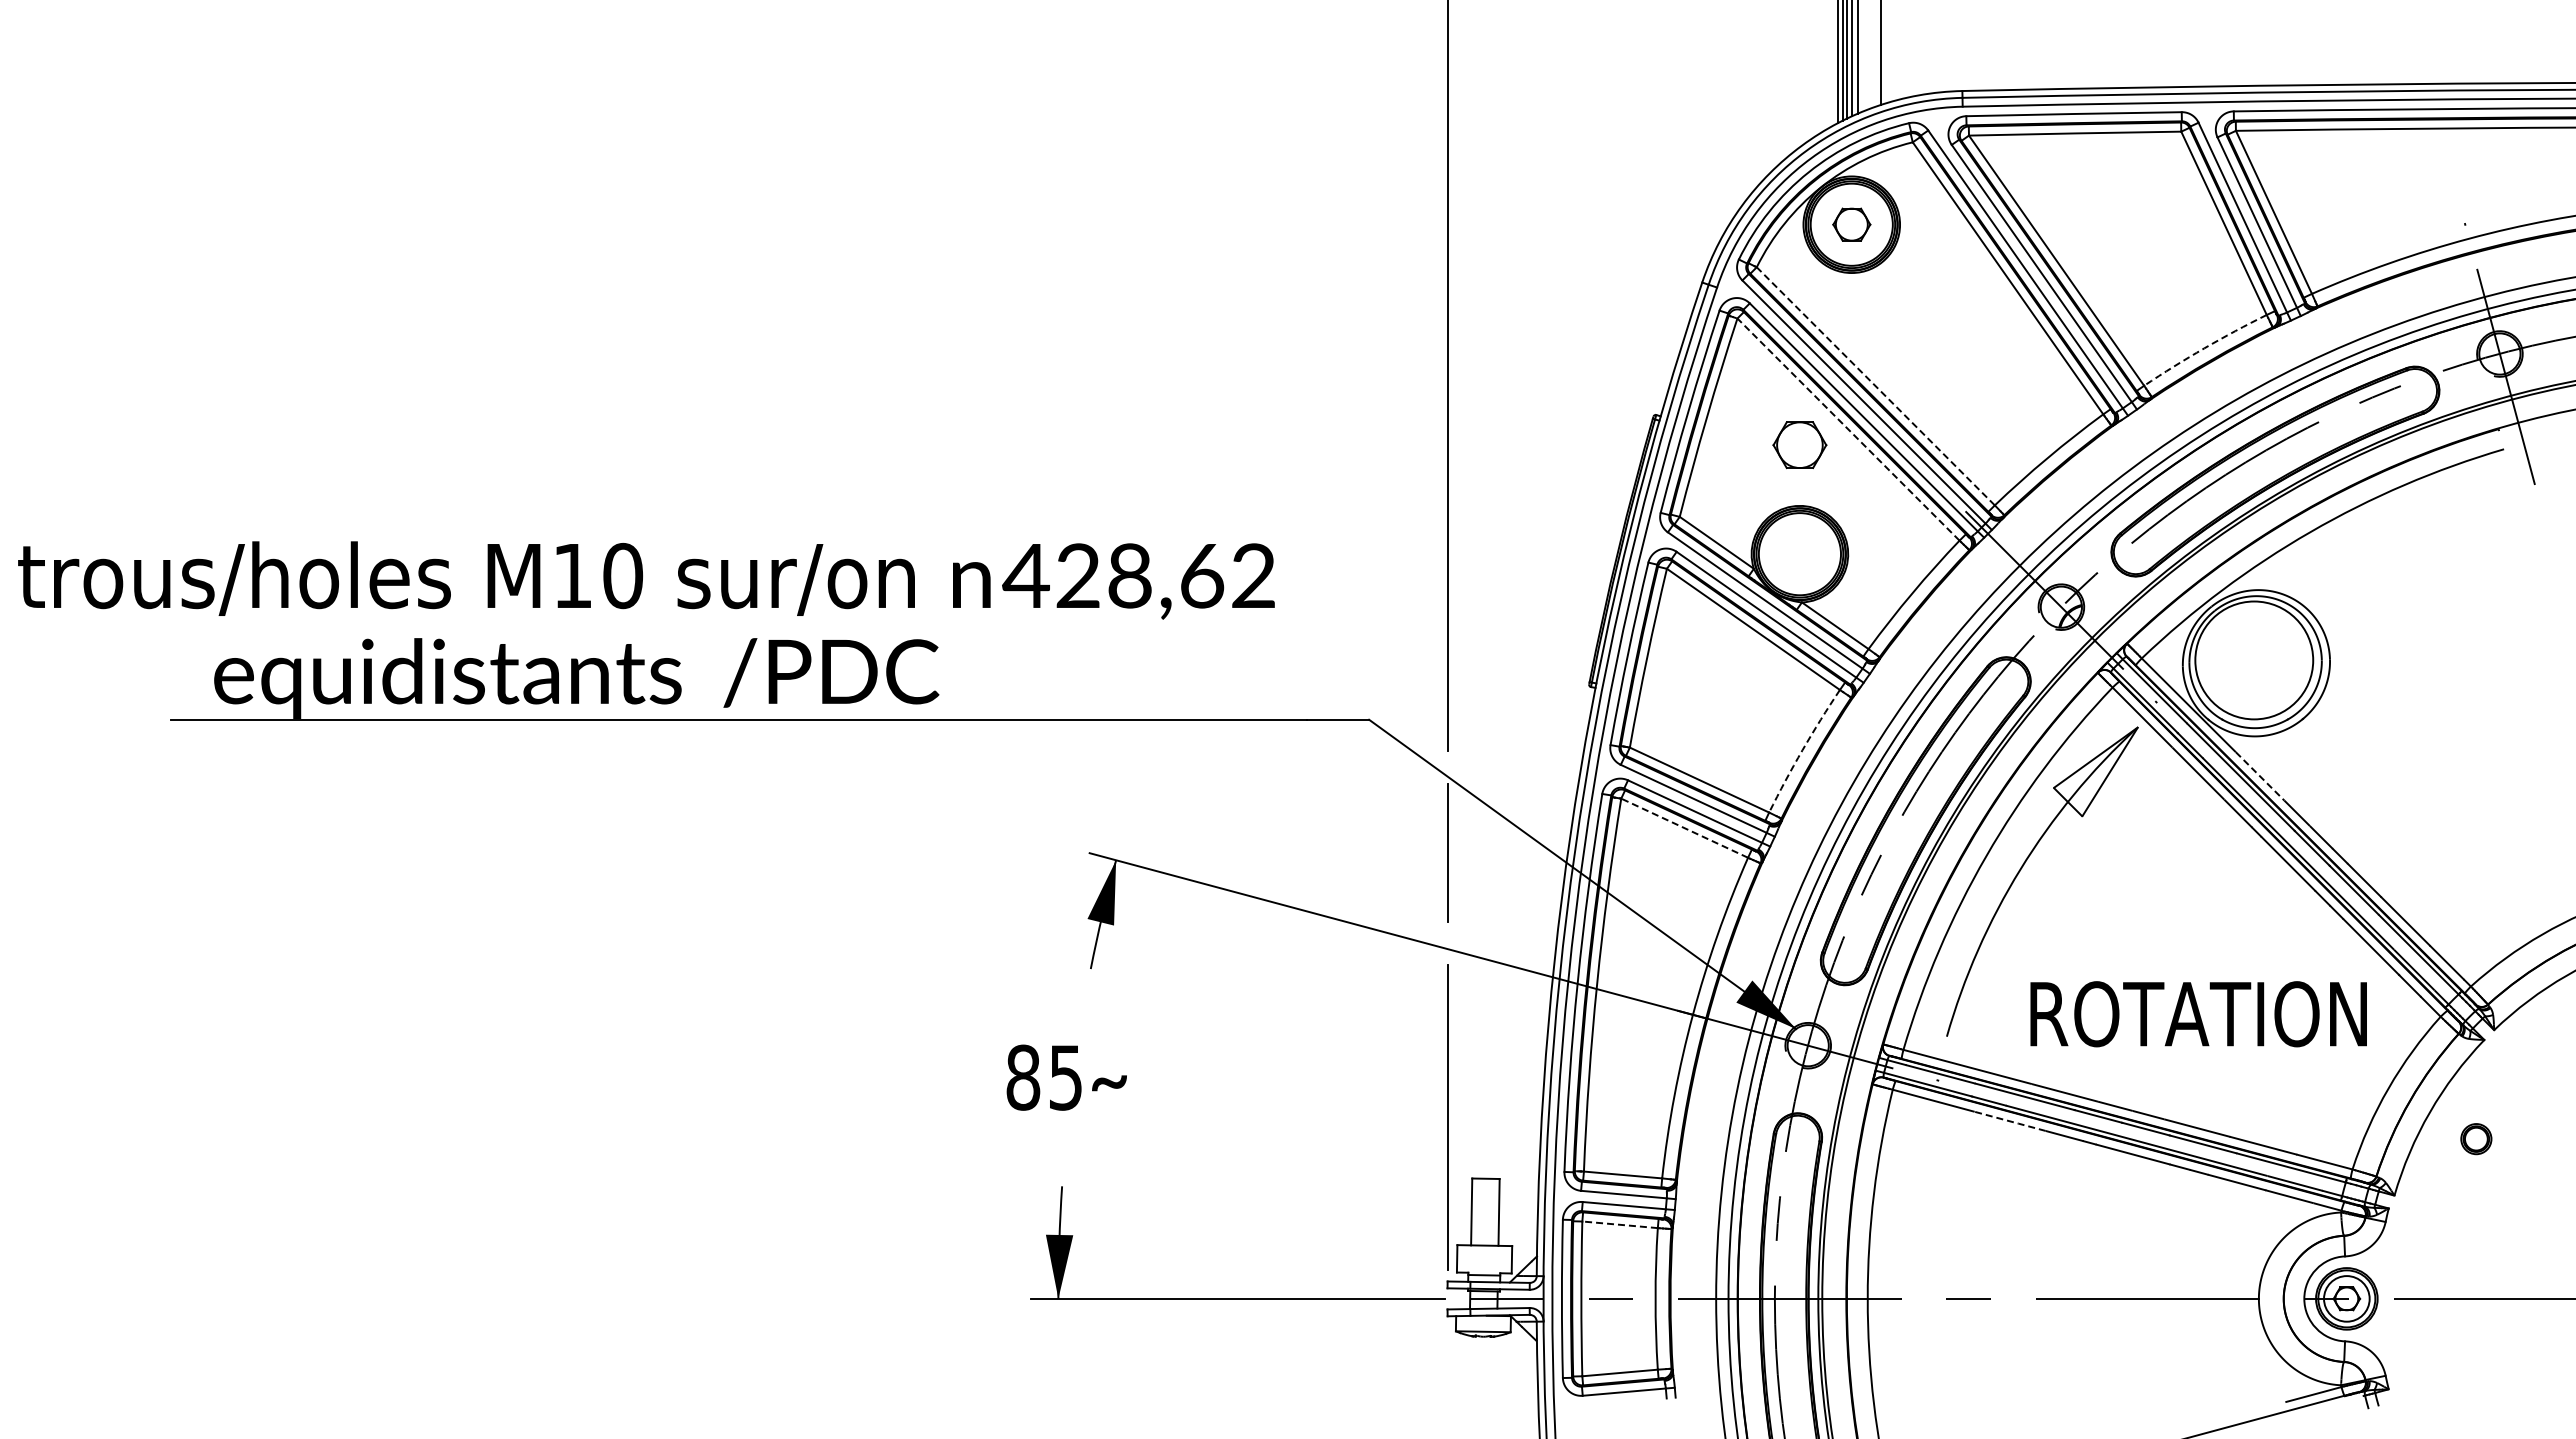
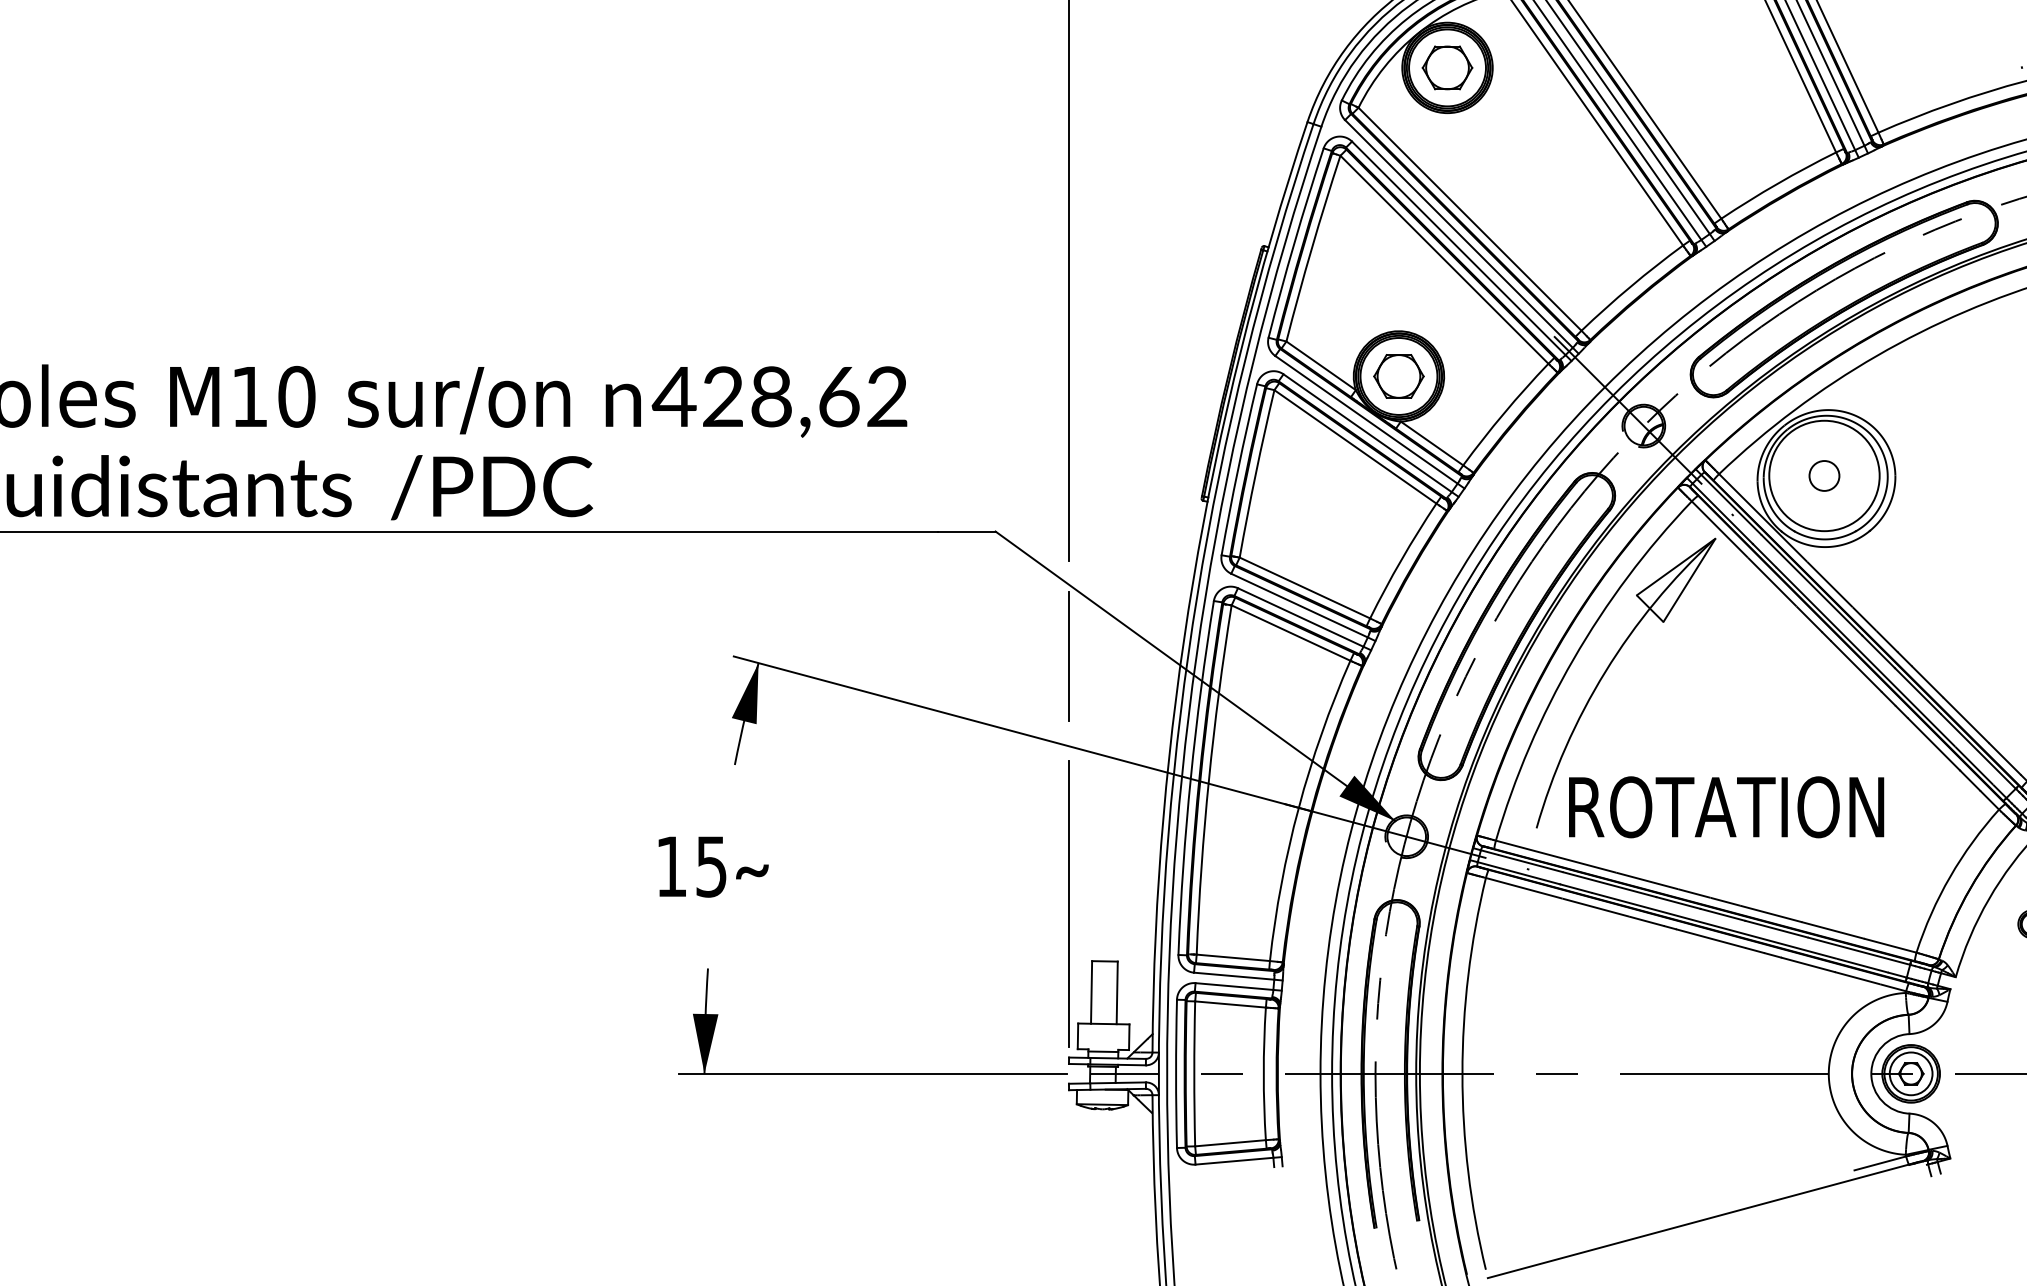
part: (1851, 224) -> (1447, 67), size x1.43
arc: (2204, 348) -> (1777, 183), dashed -> solid
line: (1875, 385) -> (1469, 218), dashed -> solid
line: (1848, 429) -> (1444, 259), dashed -> solid
part: (1799, 445) -> (1398, 376), moved
circle: (2254, 660) -> (1824, 476), added
arc: (1802, 750) -> (1401, 560), dashed -> solid
line: (2260, 776) -> (1830, 584), dashed -> solid
line: (1684, 828) -> (1290, 633), dashed -> solid
text: (2198, 1014) -> (1726, 807), moved
text: (1023, 1077) -> (671, 866), 85 -> 15
line: (2009, 1121) -> (1595, 907), dashed -> solid
line: (1620, 1224) -> (1230, 1004), dashed -> solid

